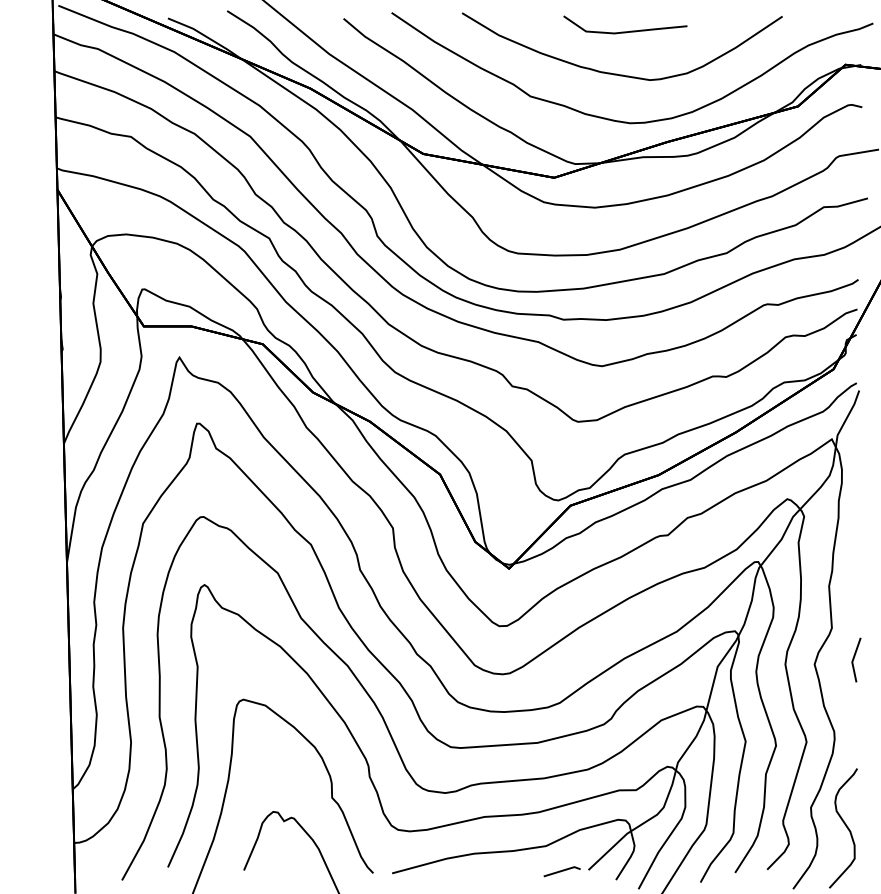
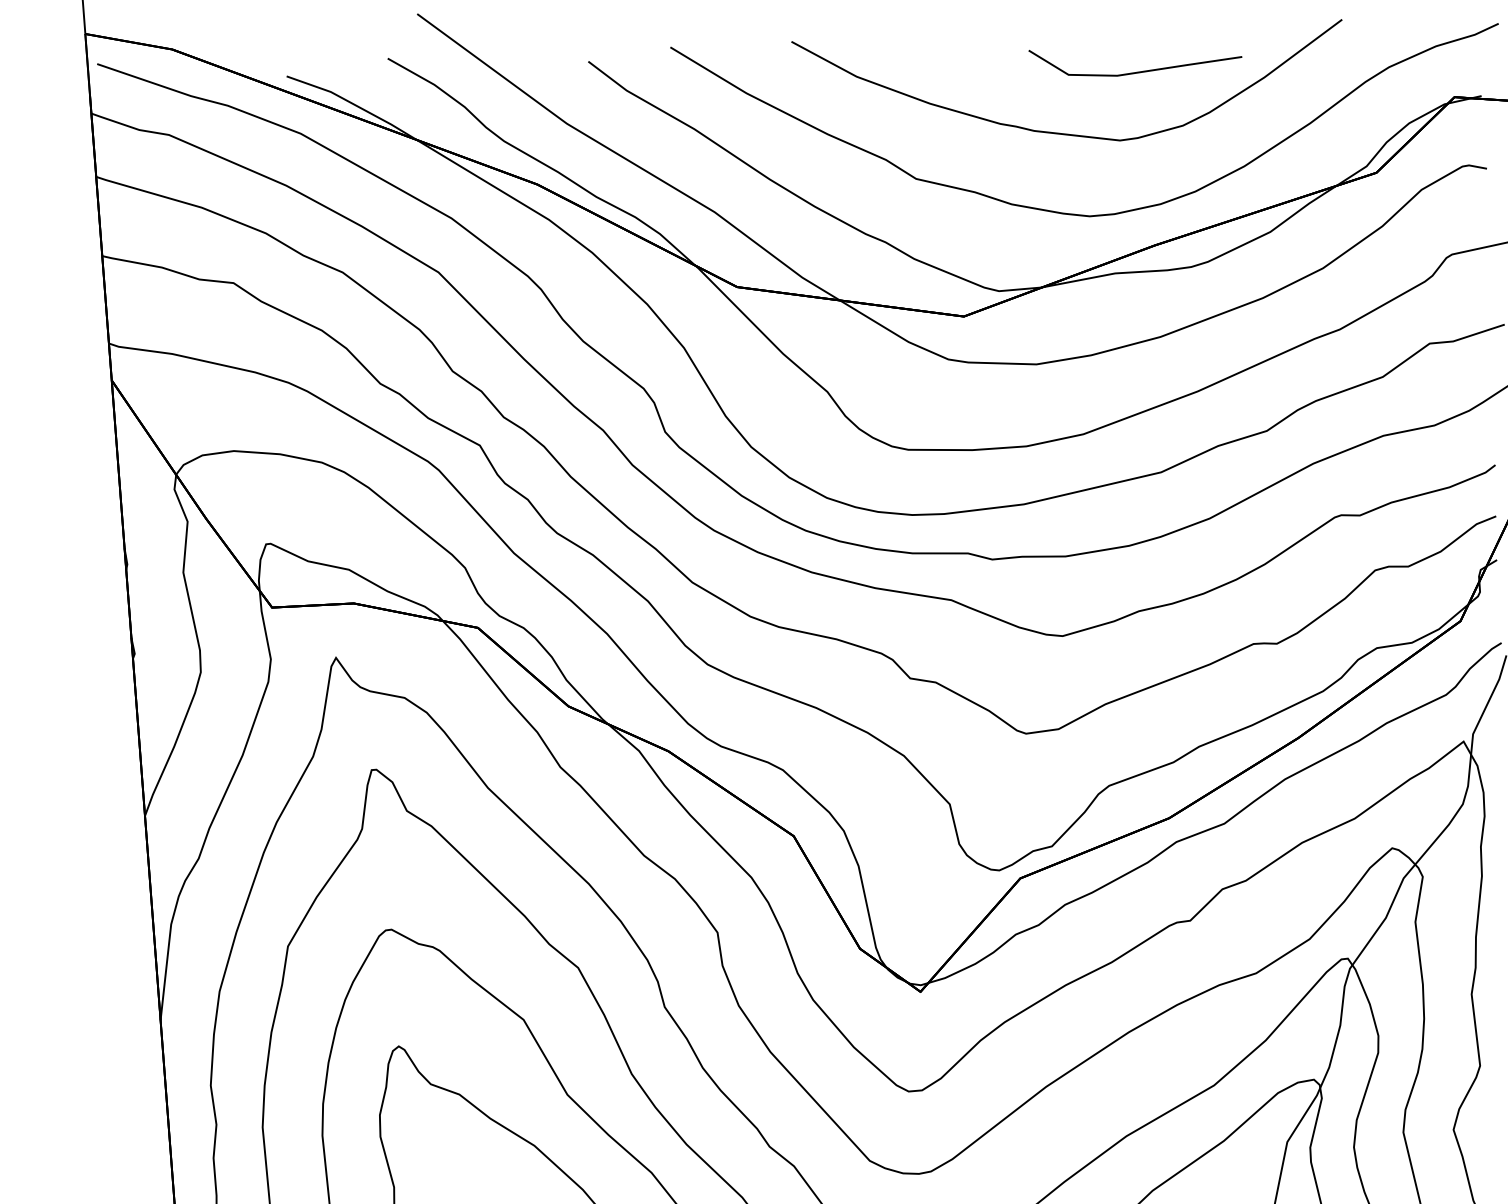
line: (625, 31) -> (1136, 71), moved

